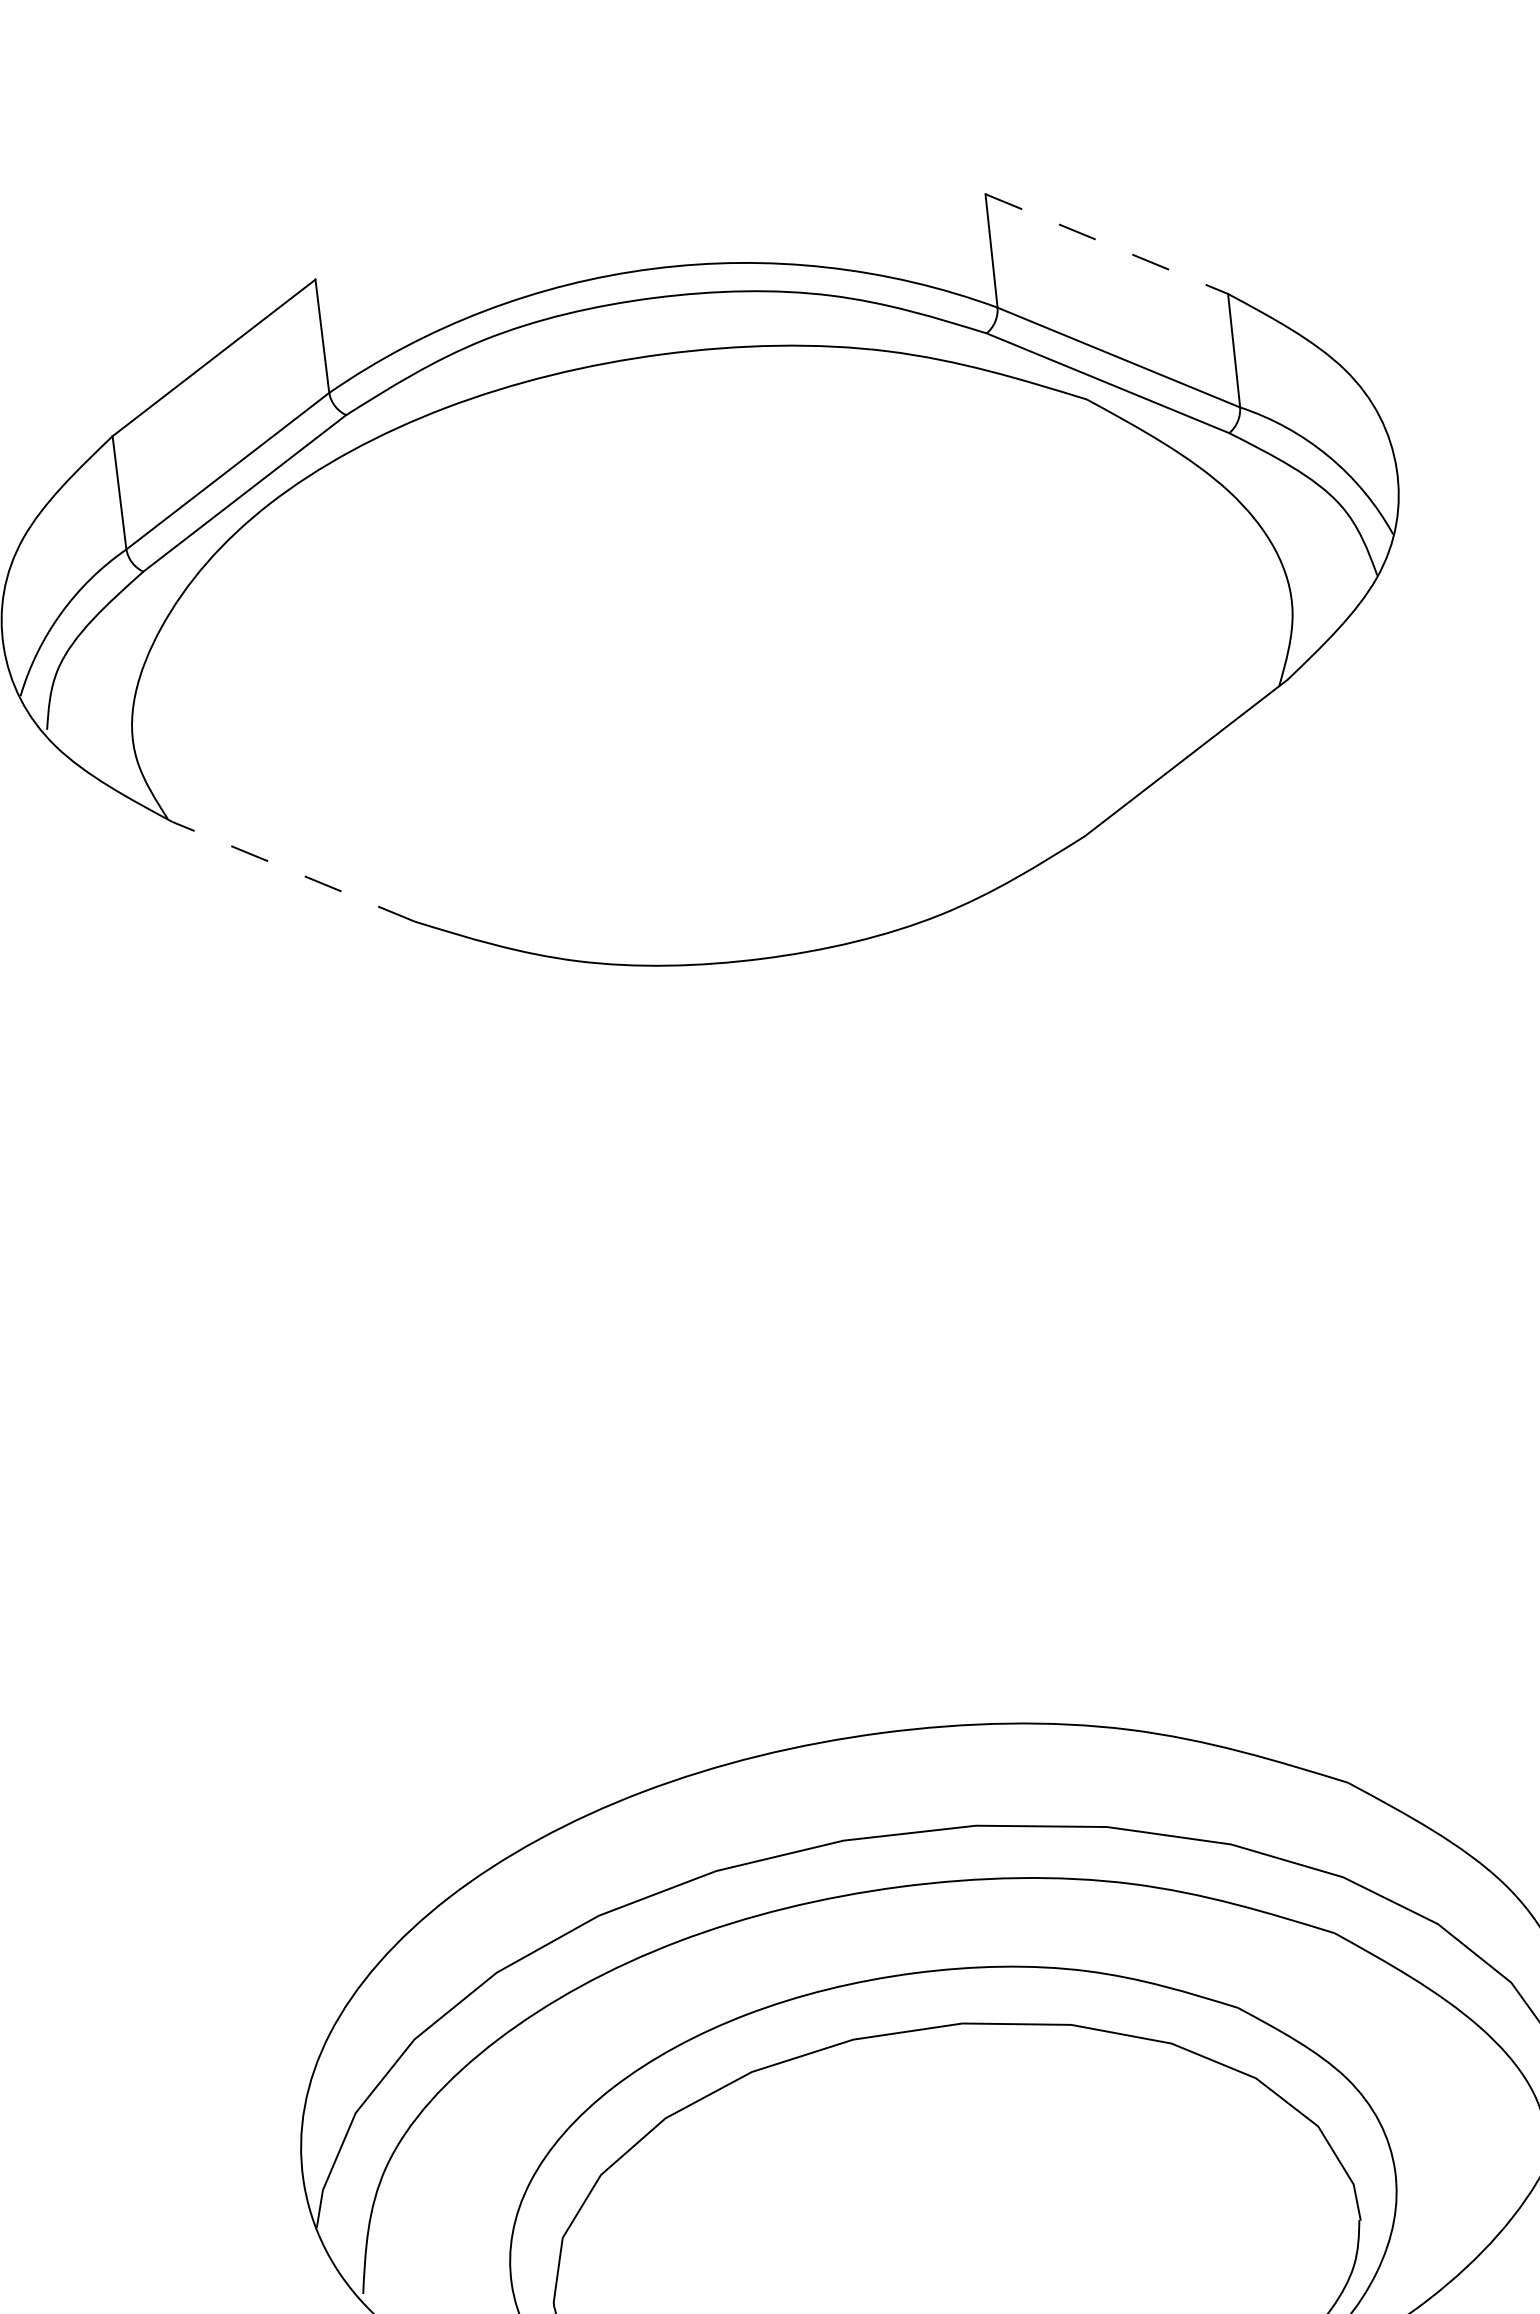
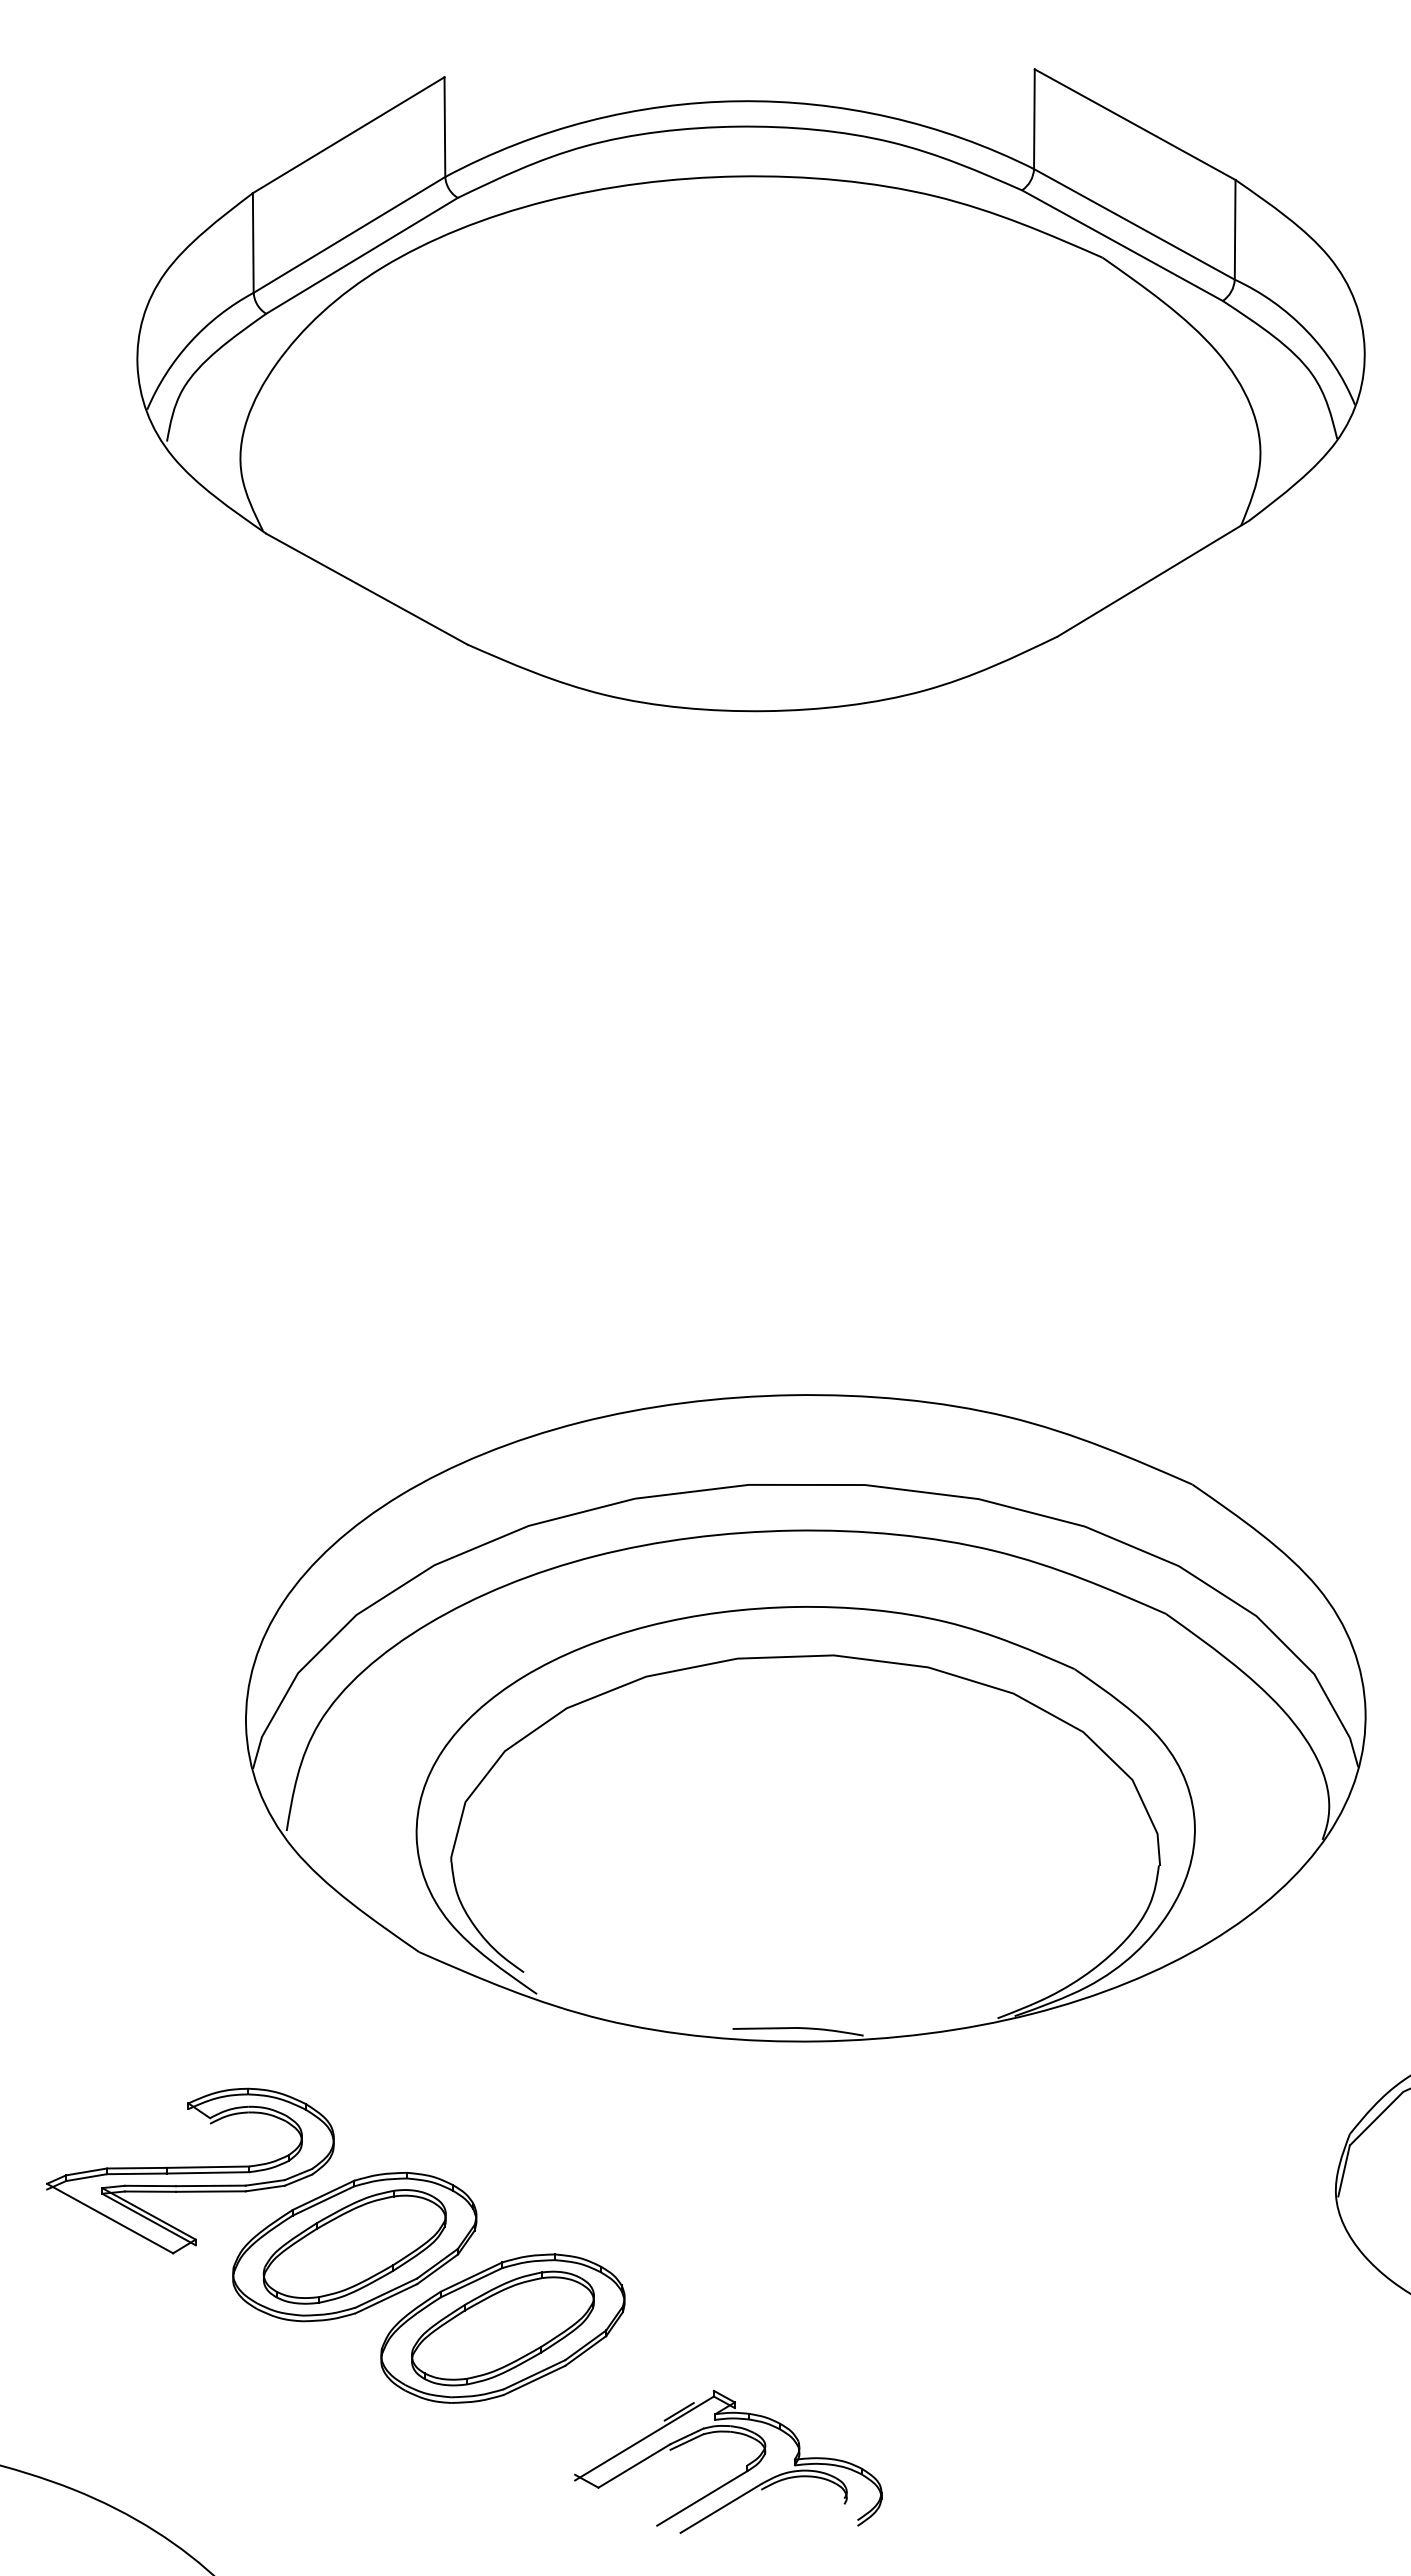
line: (1107, 243) -> (1135, 124), dashed -> solid
line: (293, 872) -> (366, 589), dashed -> solid

